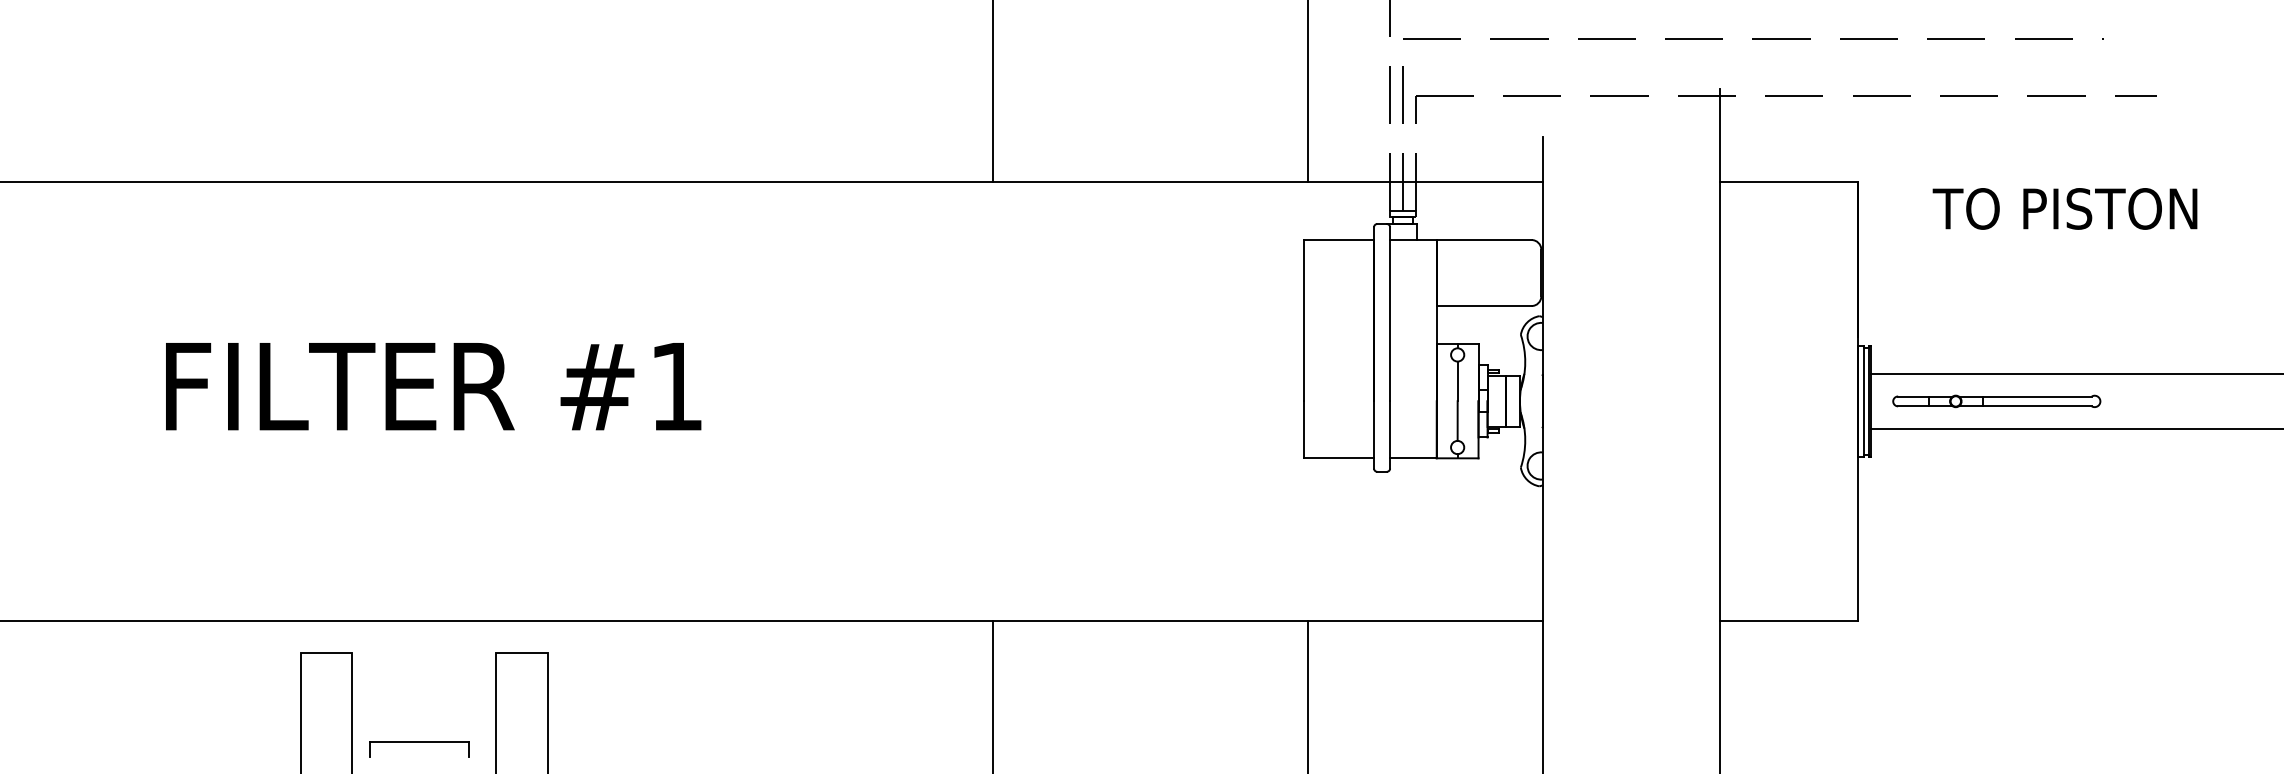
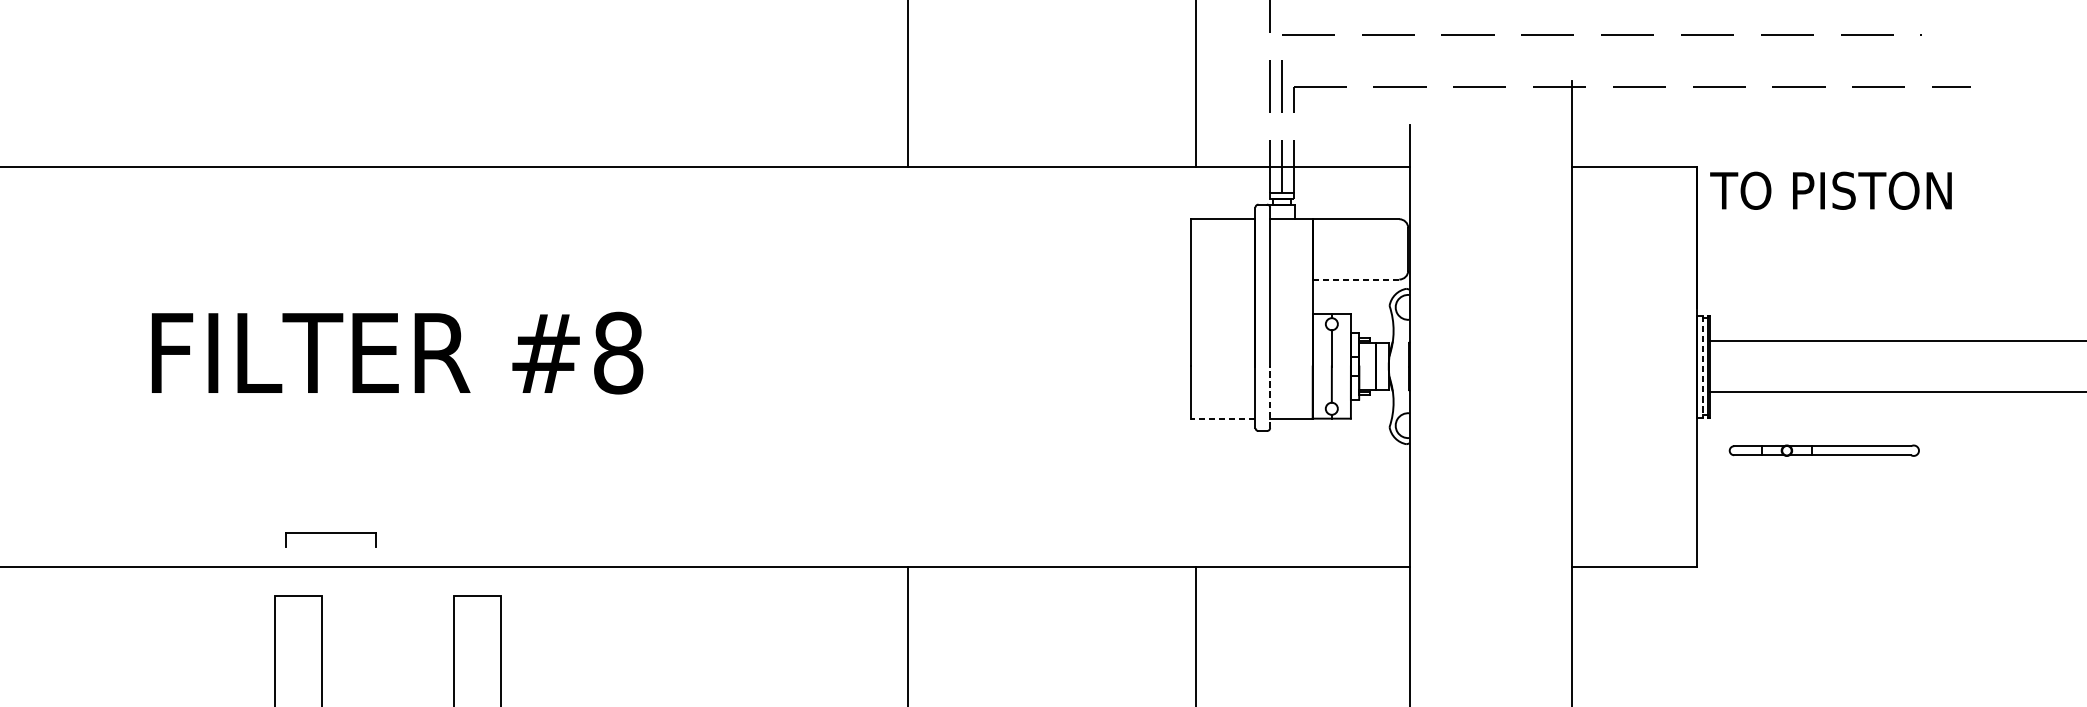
text: (2064, 208) -> (1830, 190), moved
line: (1483, 306) -> (1355, 279), solid -> dashed
text: (676, 386) -> (618, 353), #1 -> #8
line: (1864, 401) -> (1703, 366), solid -> dashed
part: (1996, 401) -> (1824, 450), moved
line: (1390, 434) -> (1270, 396), solid -> dashed
line: (1338, 458) -> (1223, 418), solid -> dashed
part: (419, 742) -> (330, 533), moved

